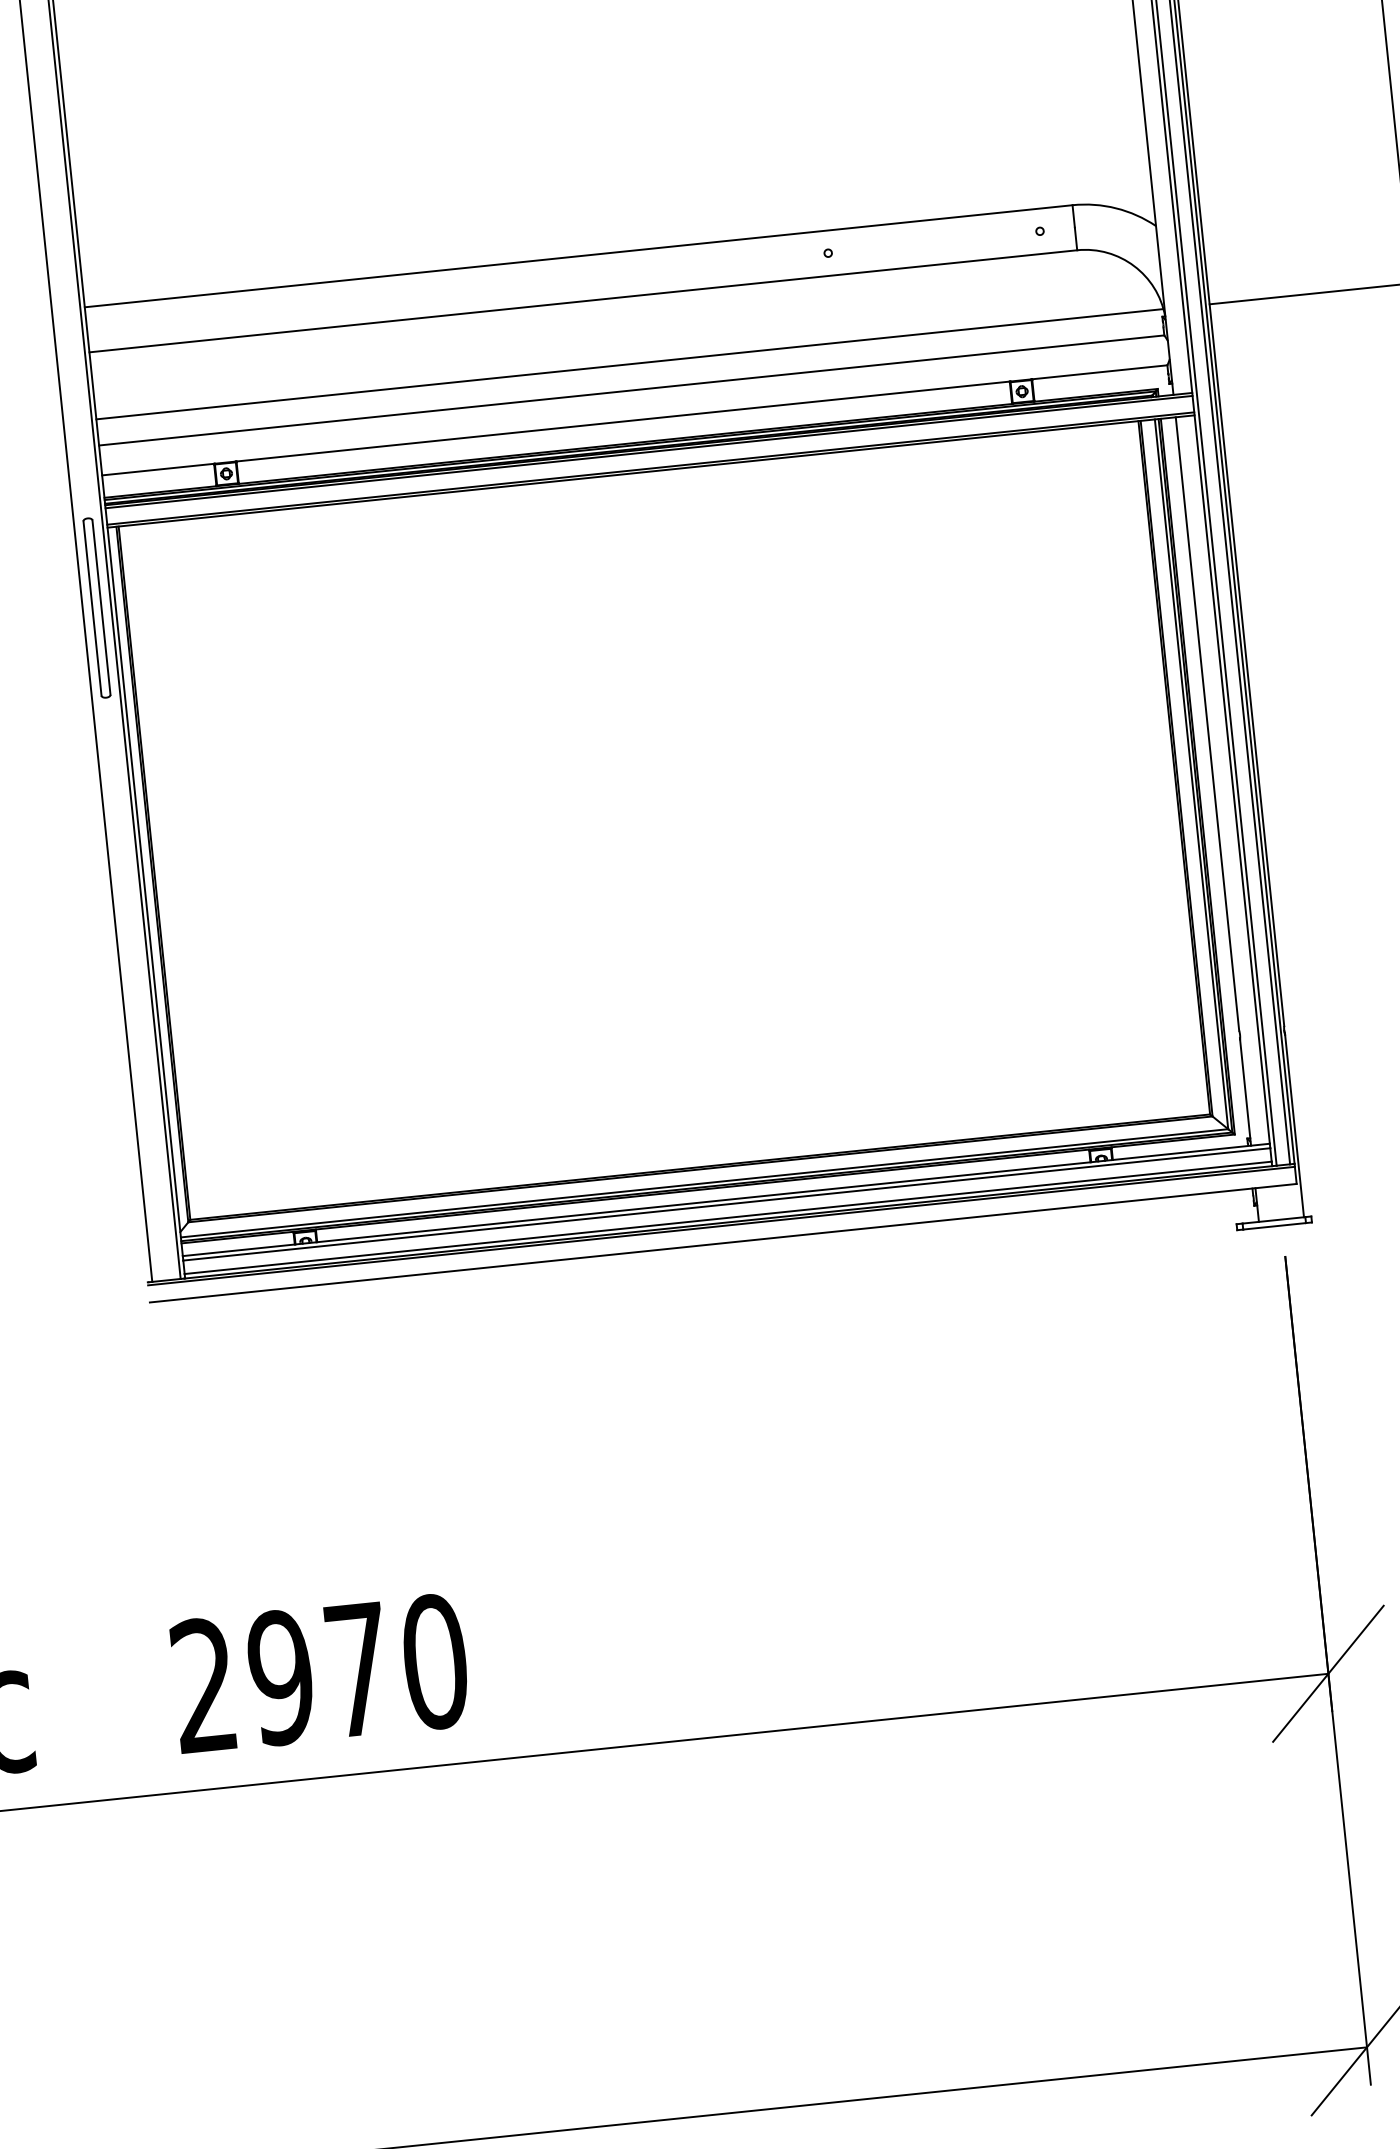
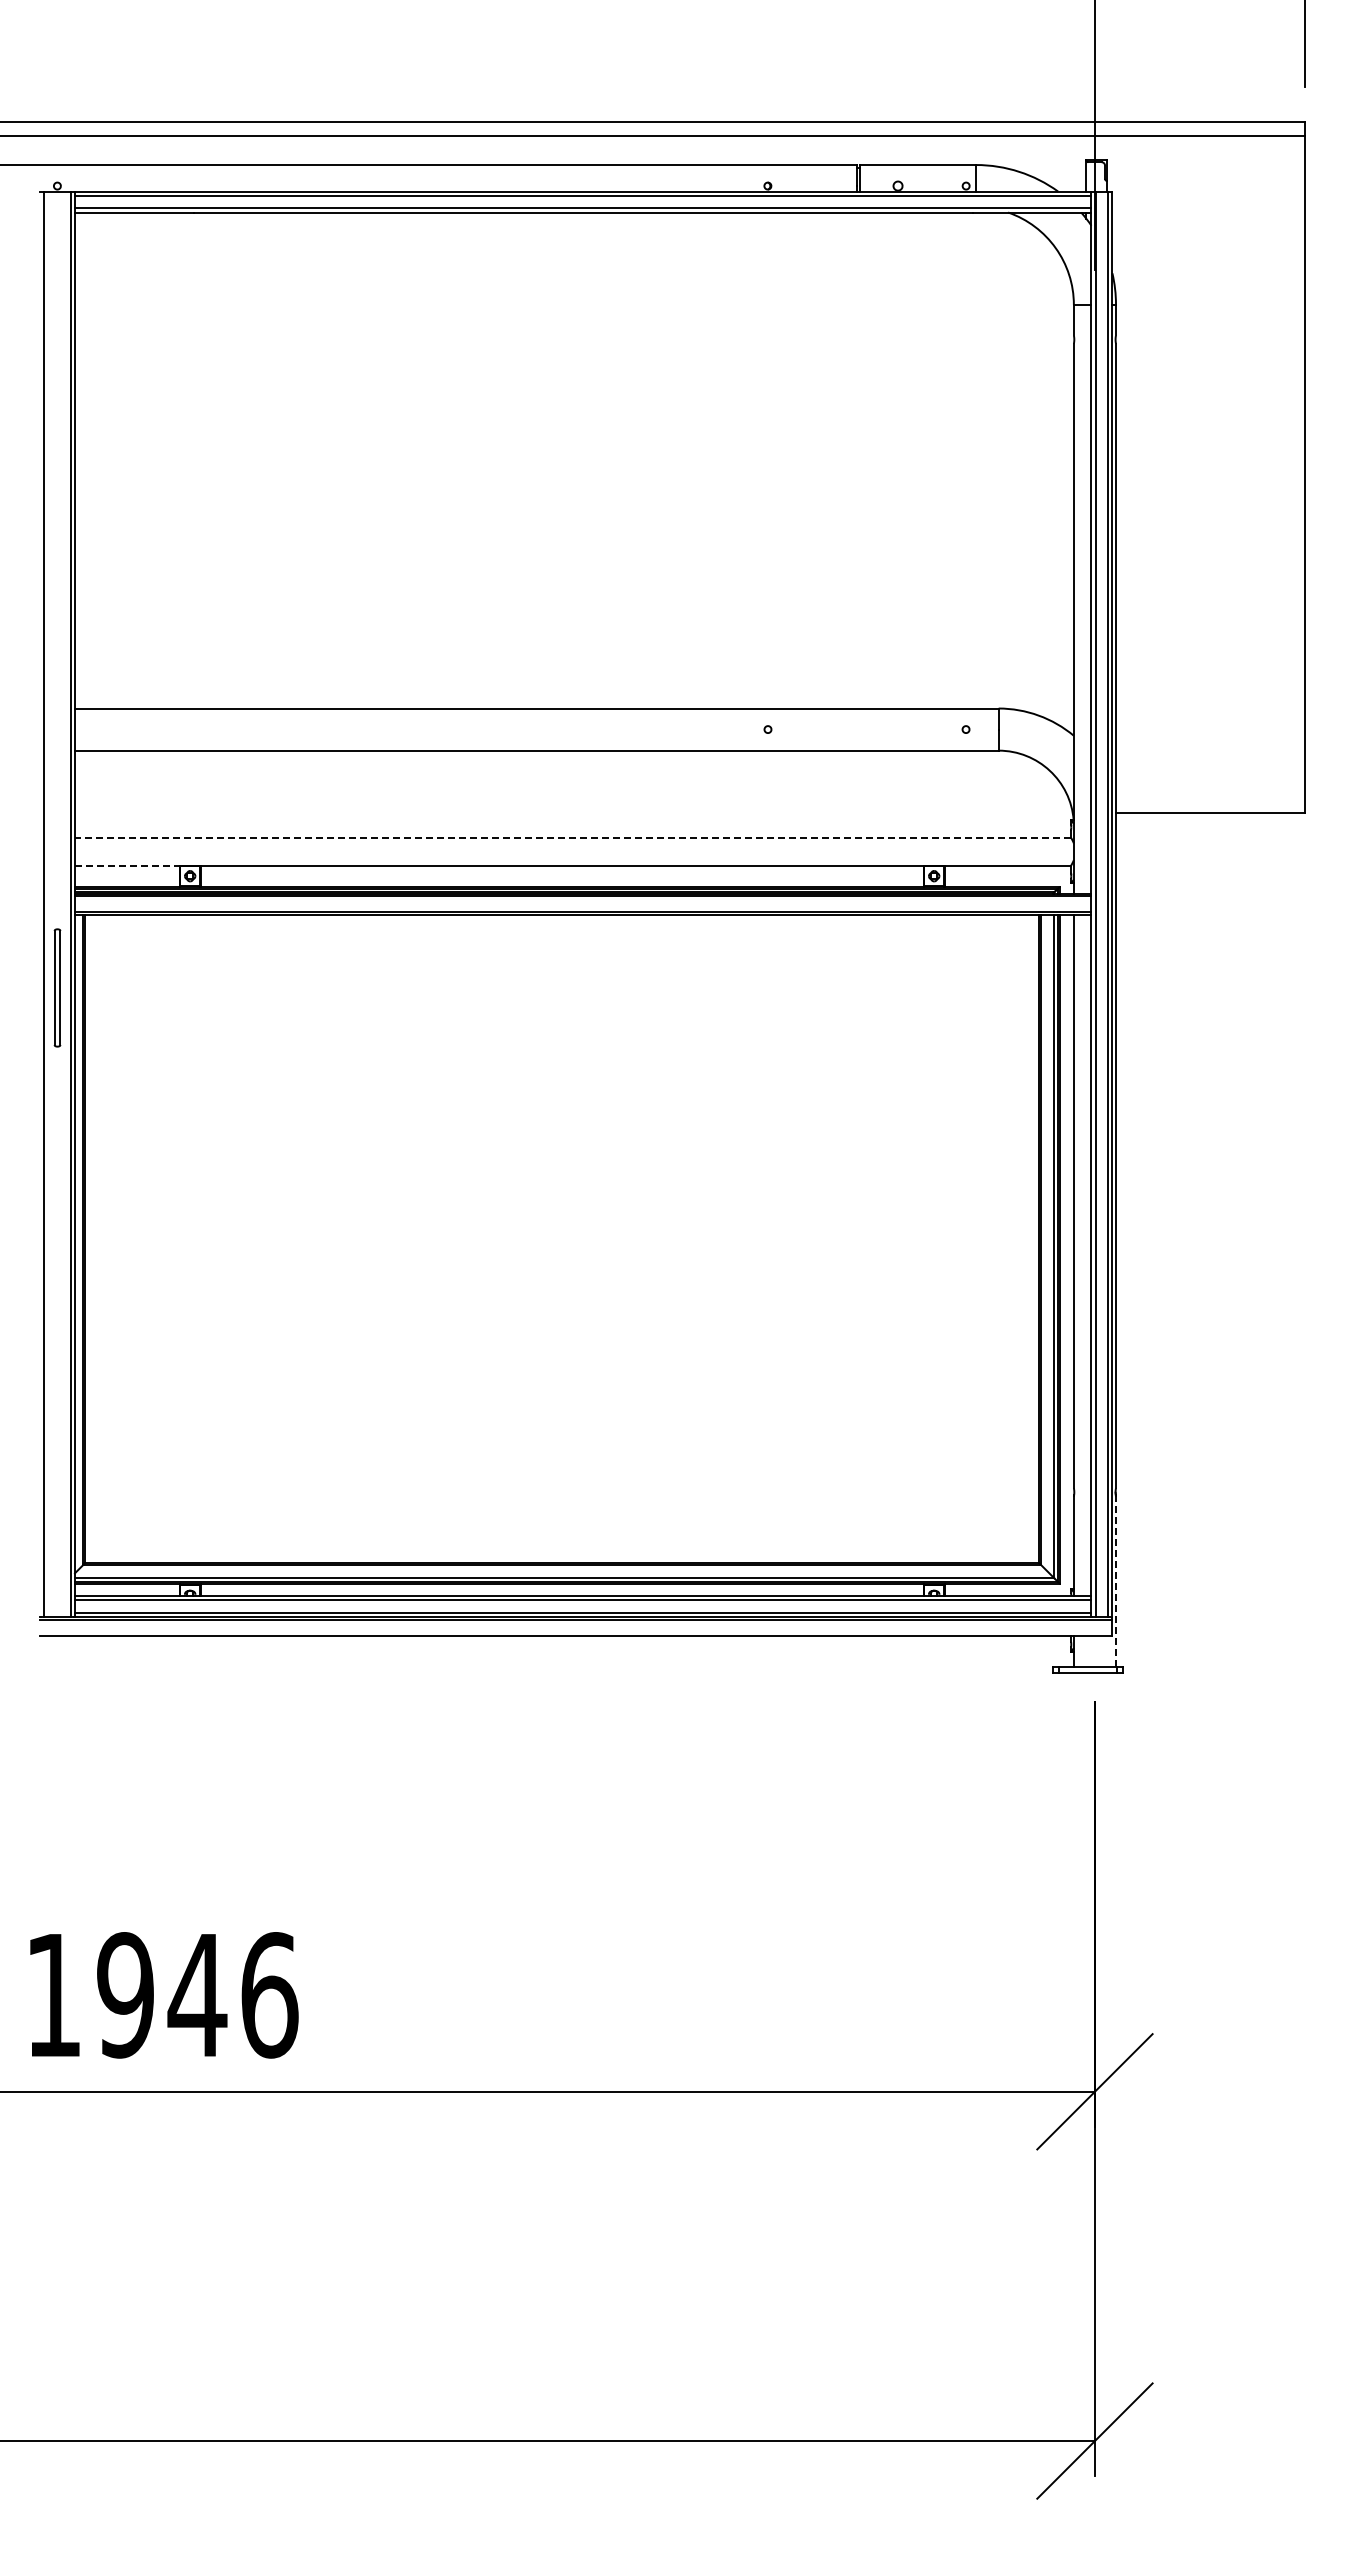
line: (629, 364) -> (573, 813), removed
line: (631, 390) -> (572, 837), solid -> dashed
line: (158, 469) -> (127, 865), solid -> dashed
part: (96, 607) -> (57, 987), size x0.7
line: (1295, 1125) -> (1116, 1581), solid -> dashed
text: (320, 1673) -> (162, 1995), 2970 -> 1946

